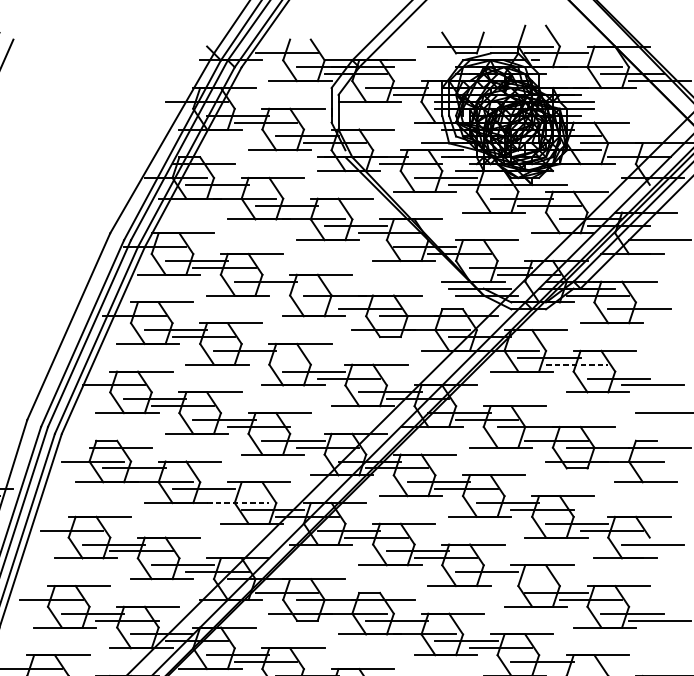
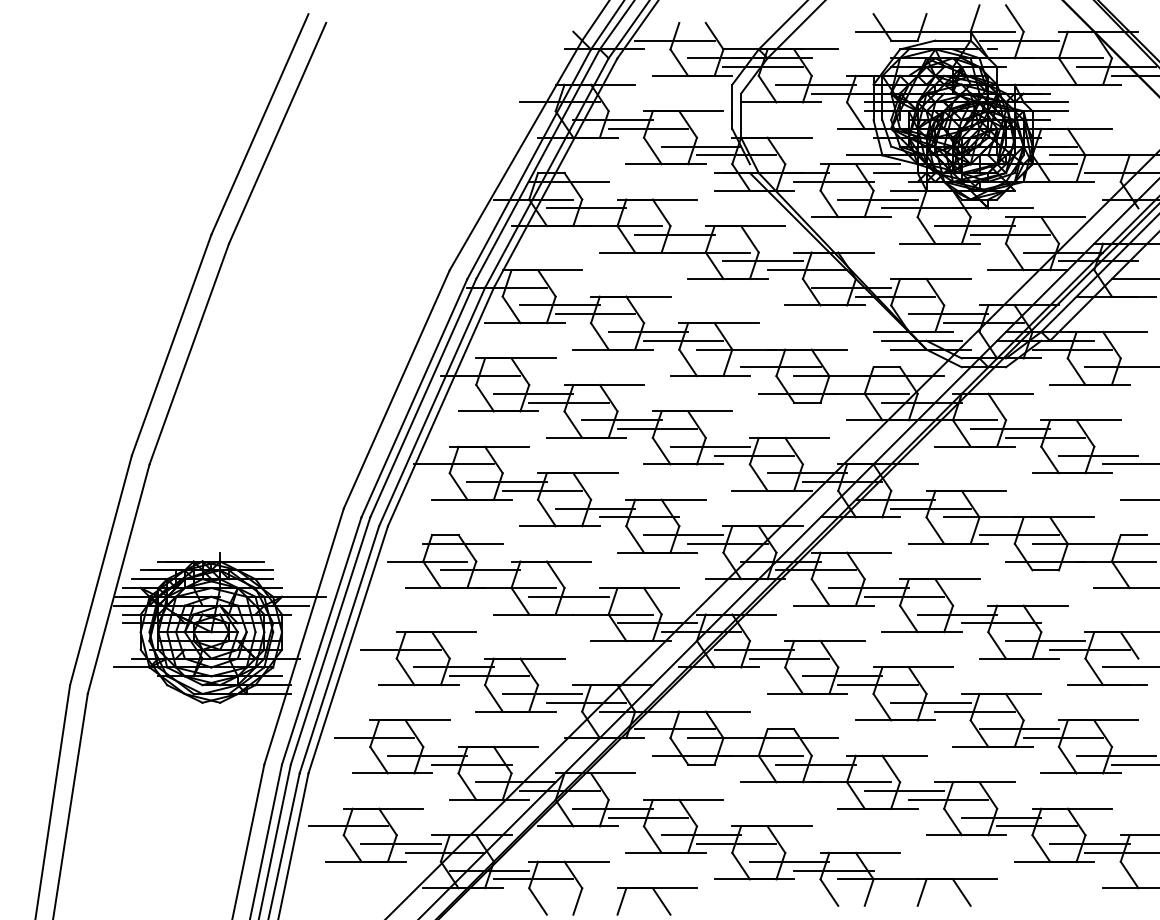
line: (293, 288) -> (683, 340), added
line: (272, 358) -> (656, 429), added
line: (576, 364) -> (1045, 437), dashed -> solid
line: (238, 503) -> (613, 614), dashed -> solid
line: (521, 579) -> (974, 711), added
line: (569, 669) -> (1036, 826), added

